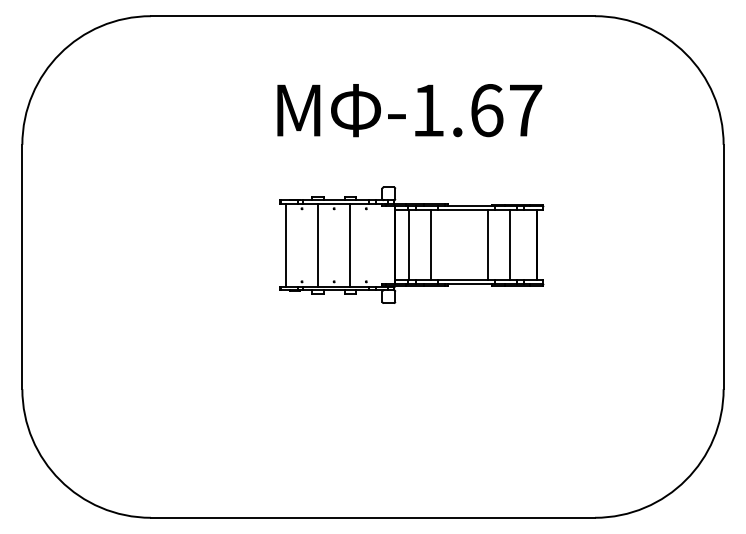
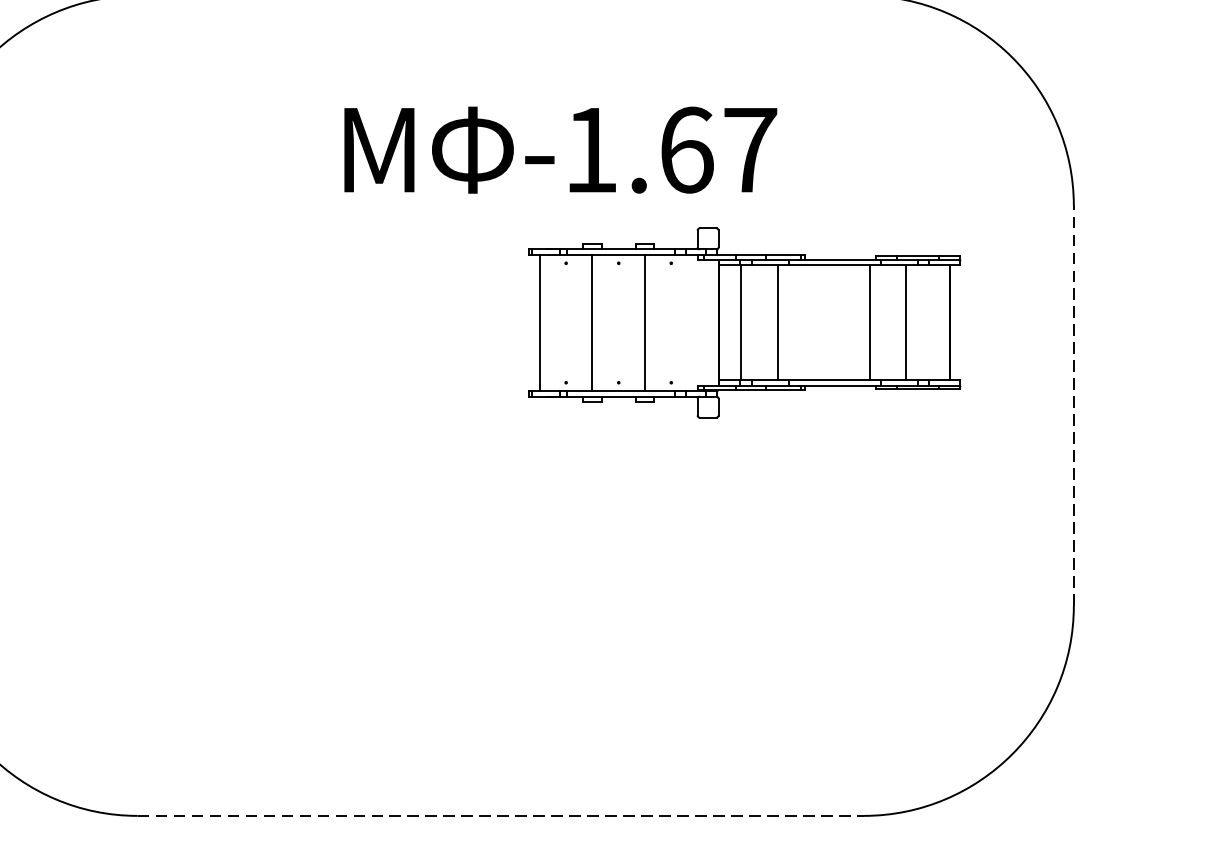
part: (411, 244) -> (745, 321), moved
line: (723, 266) -> (1073, 405), solid -> dashed
line: (373, 517) -> (501, 815), solid -> dashed

